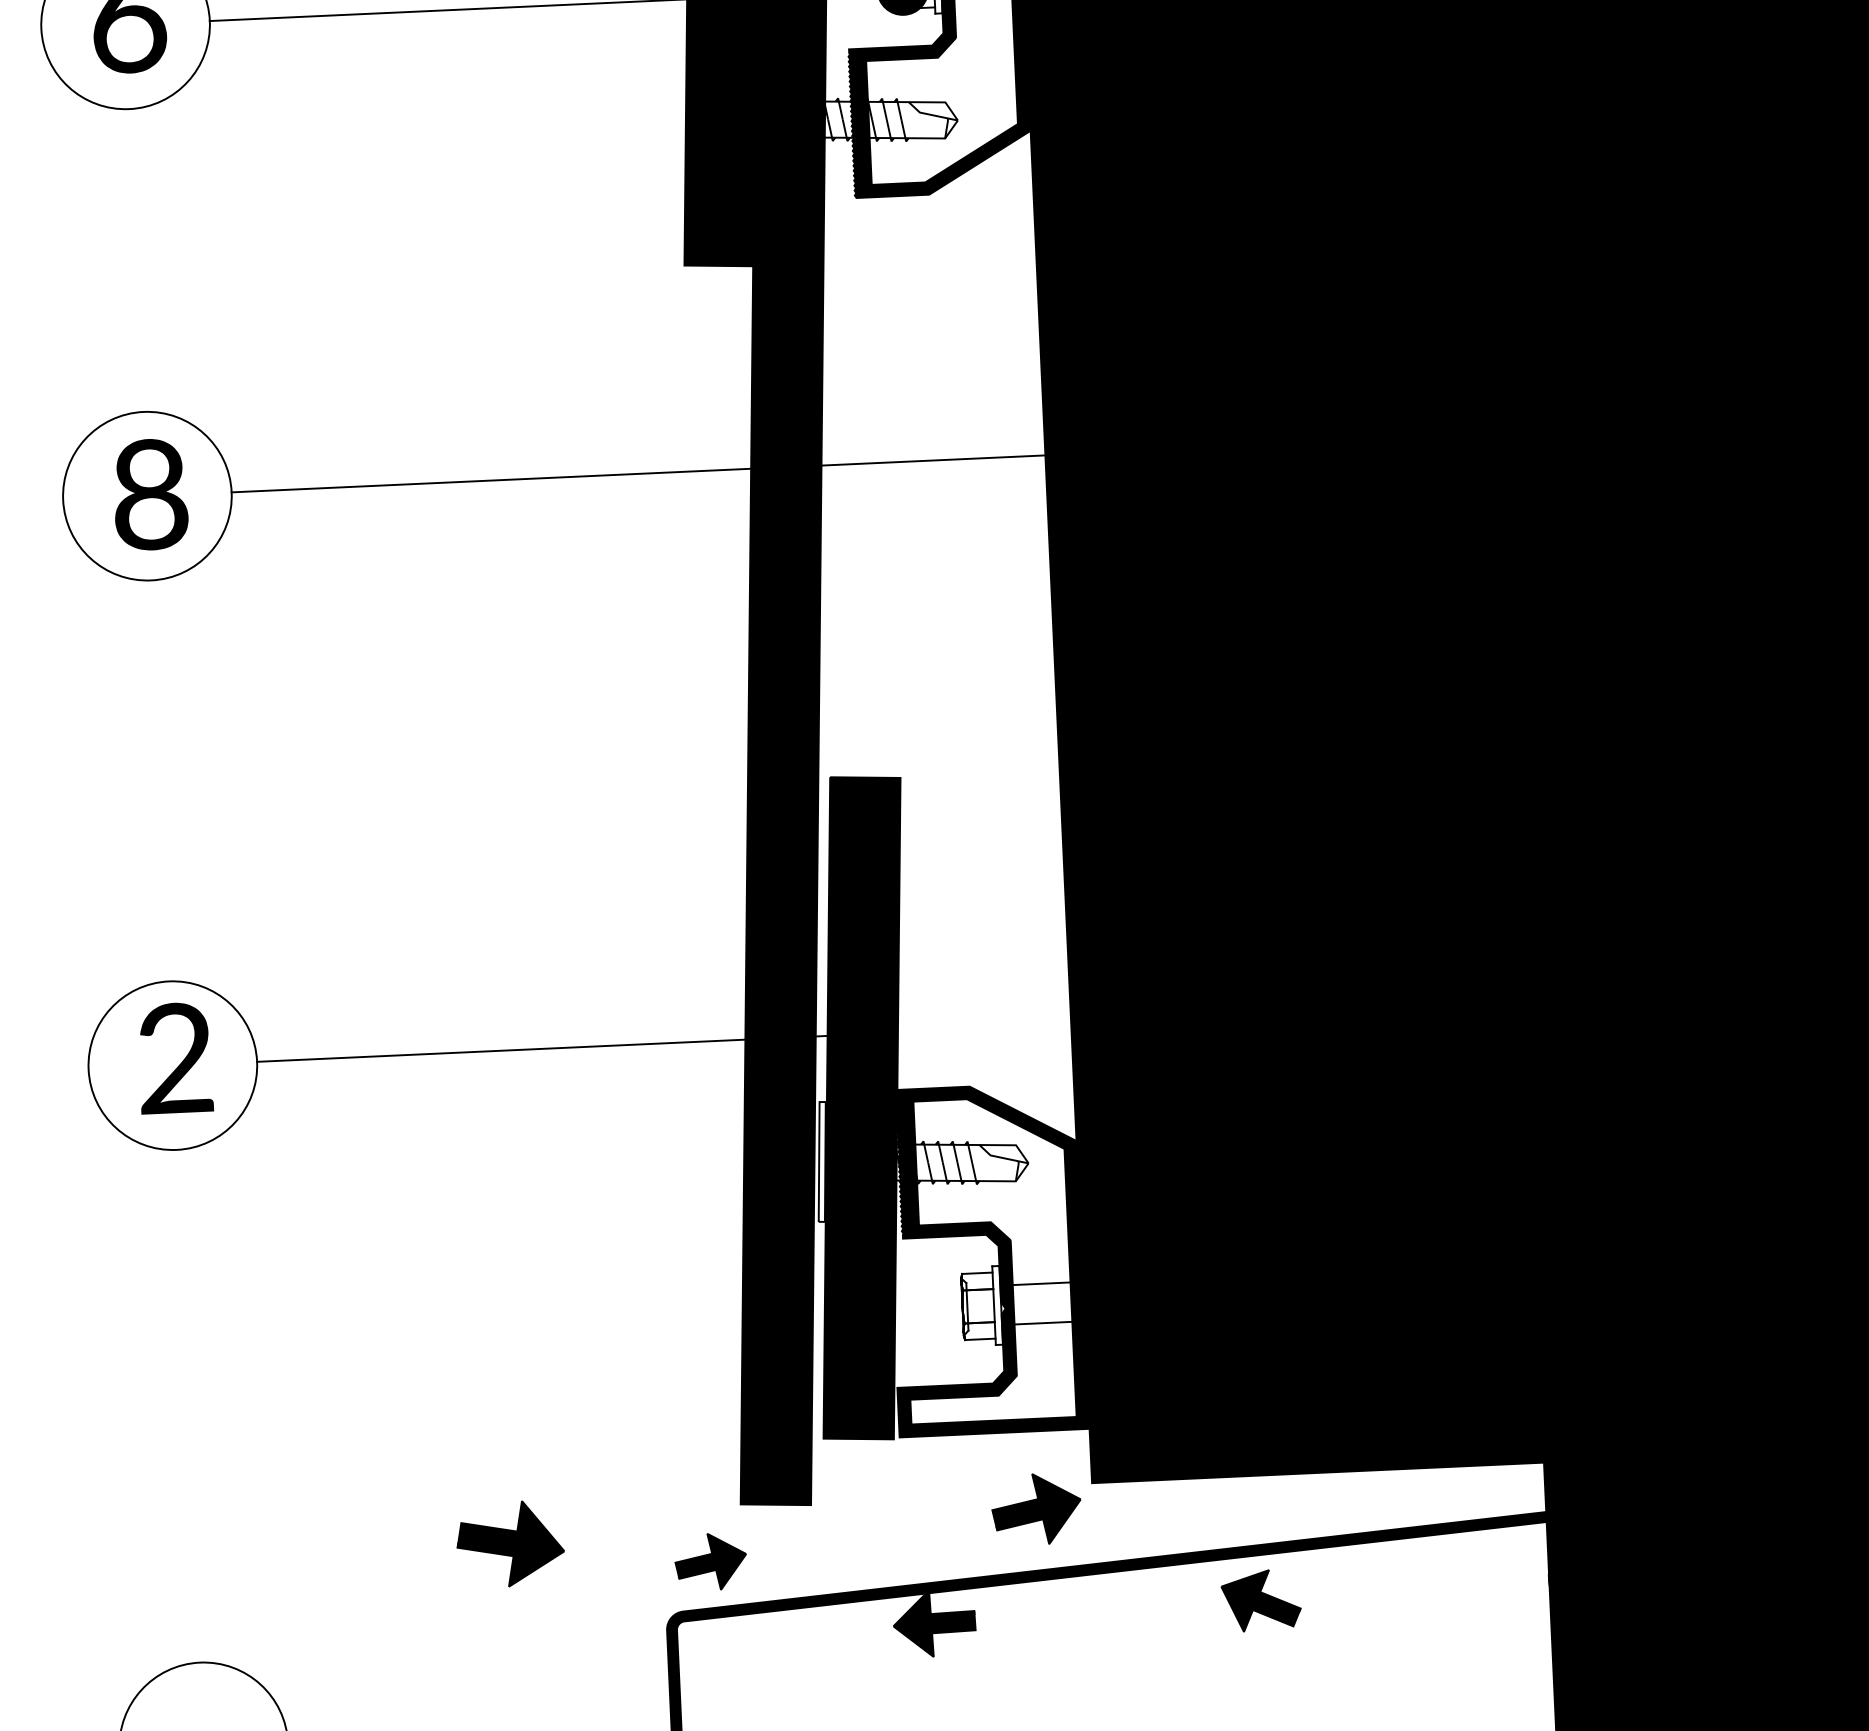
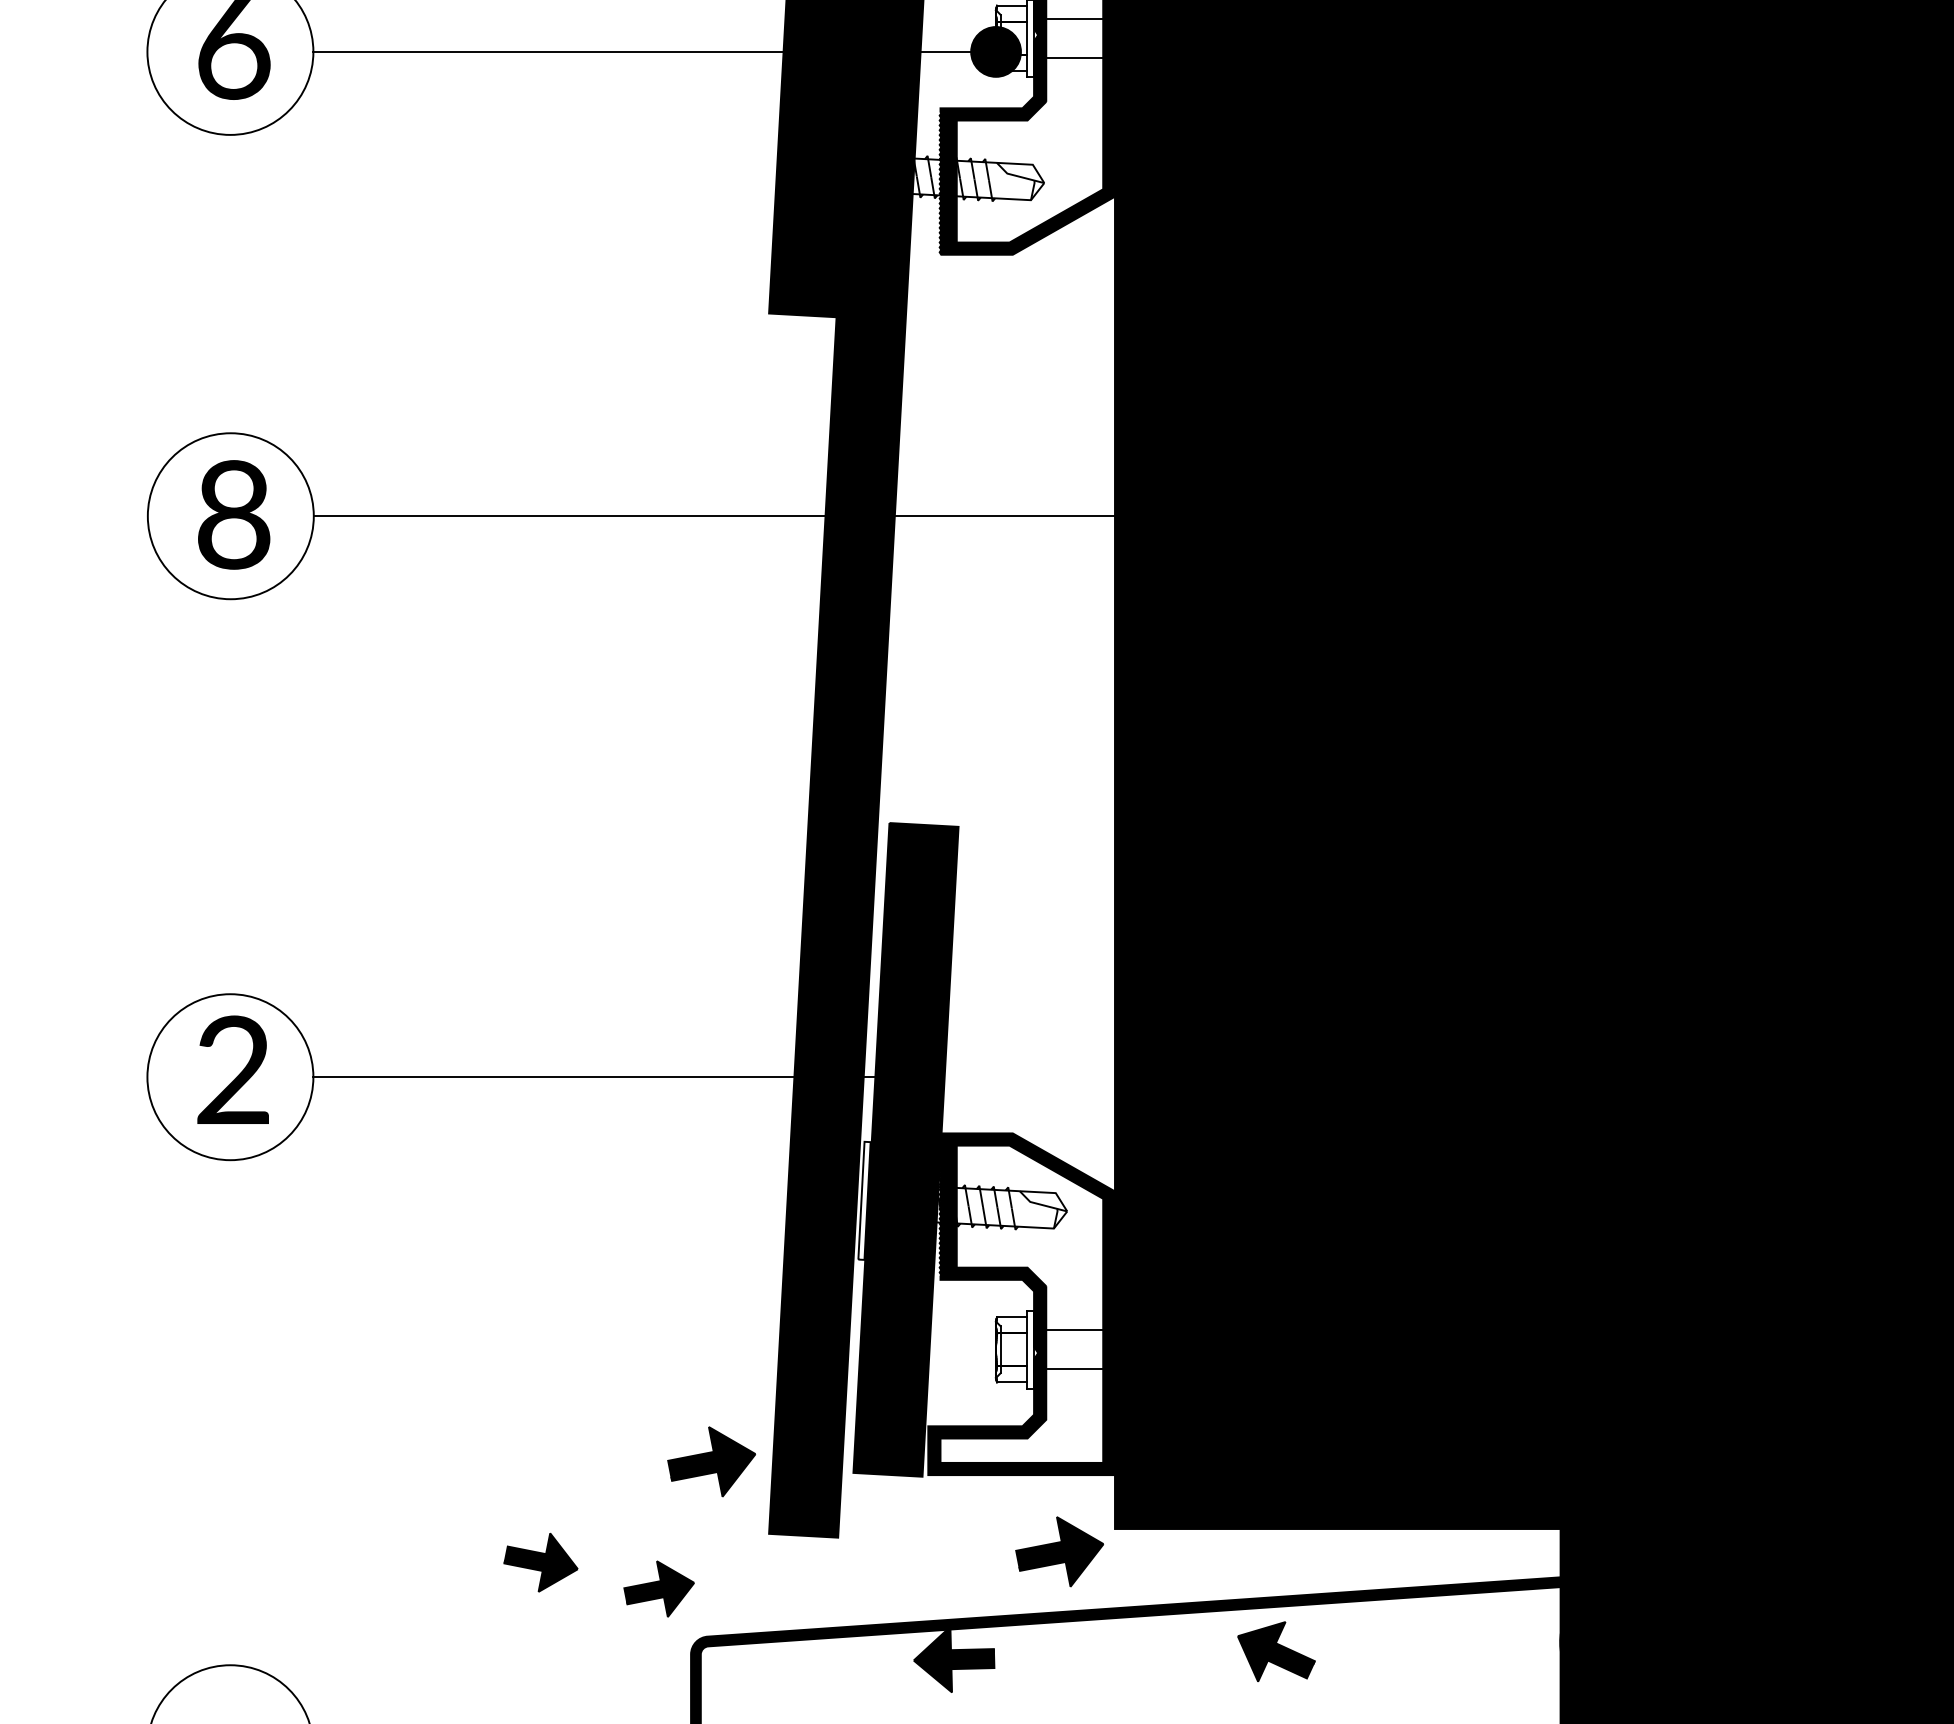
part: (678, 1433) -> (711, 1461), added
part: (510, 1544) -> (540, 1562), size x0.7
part: (710, 1561) -> (658, 1588), moved

